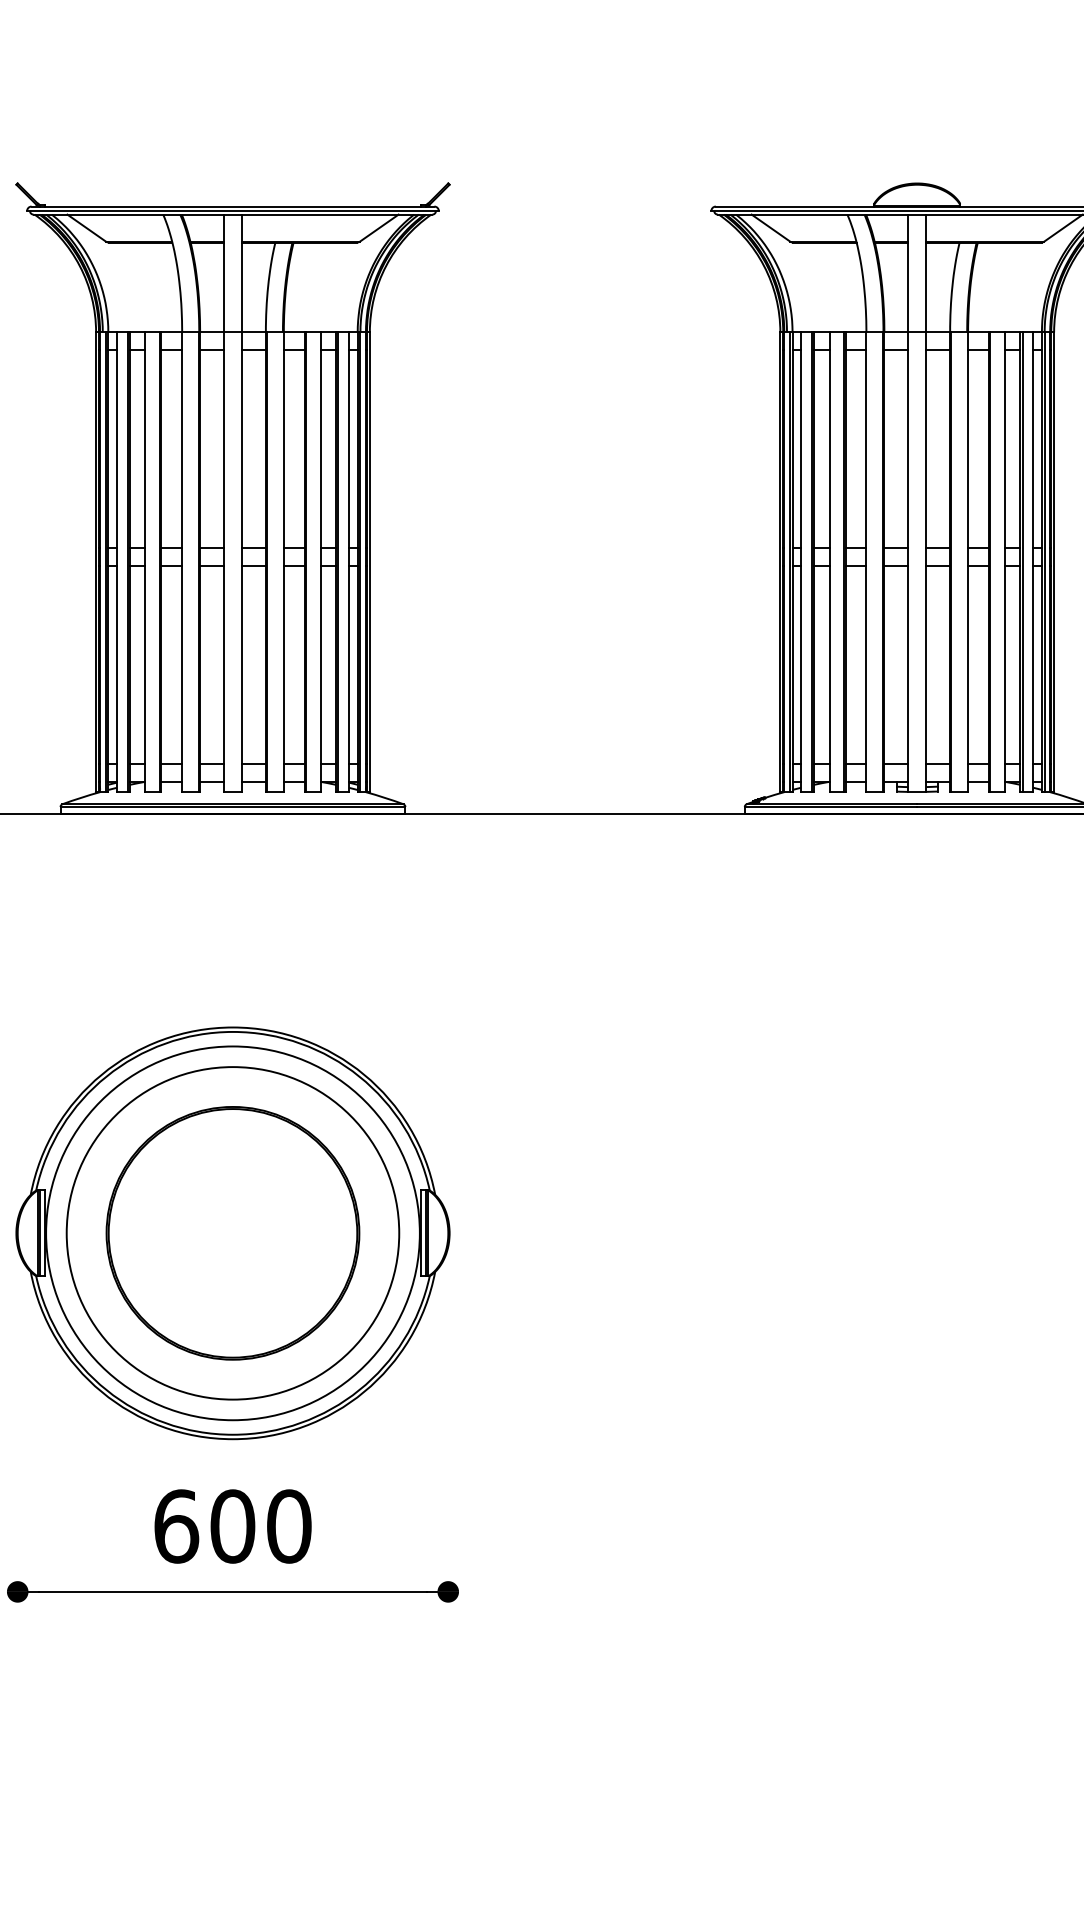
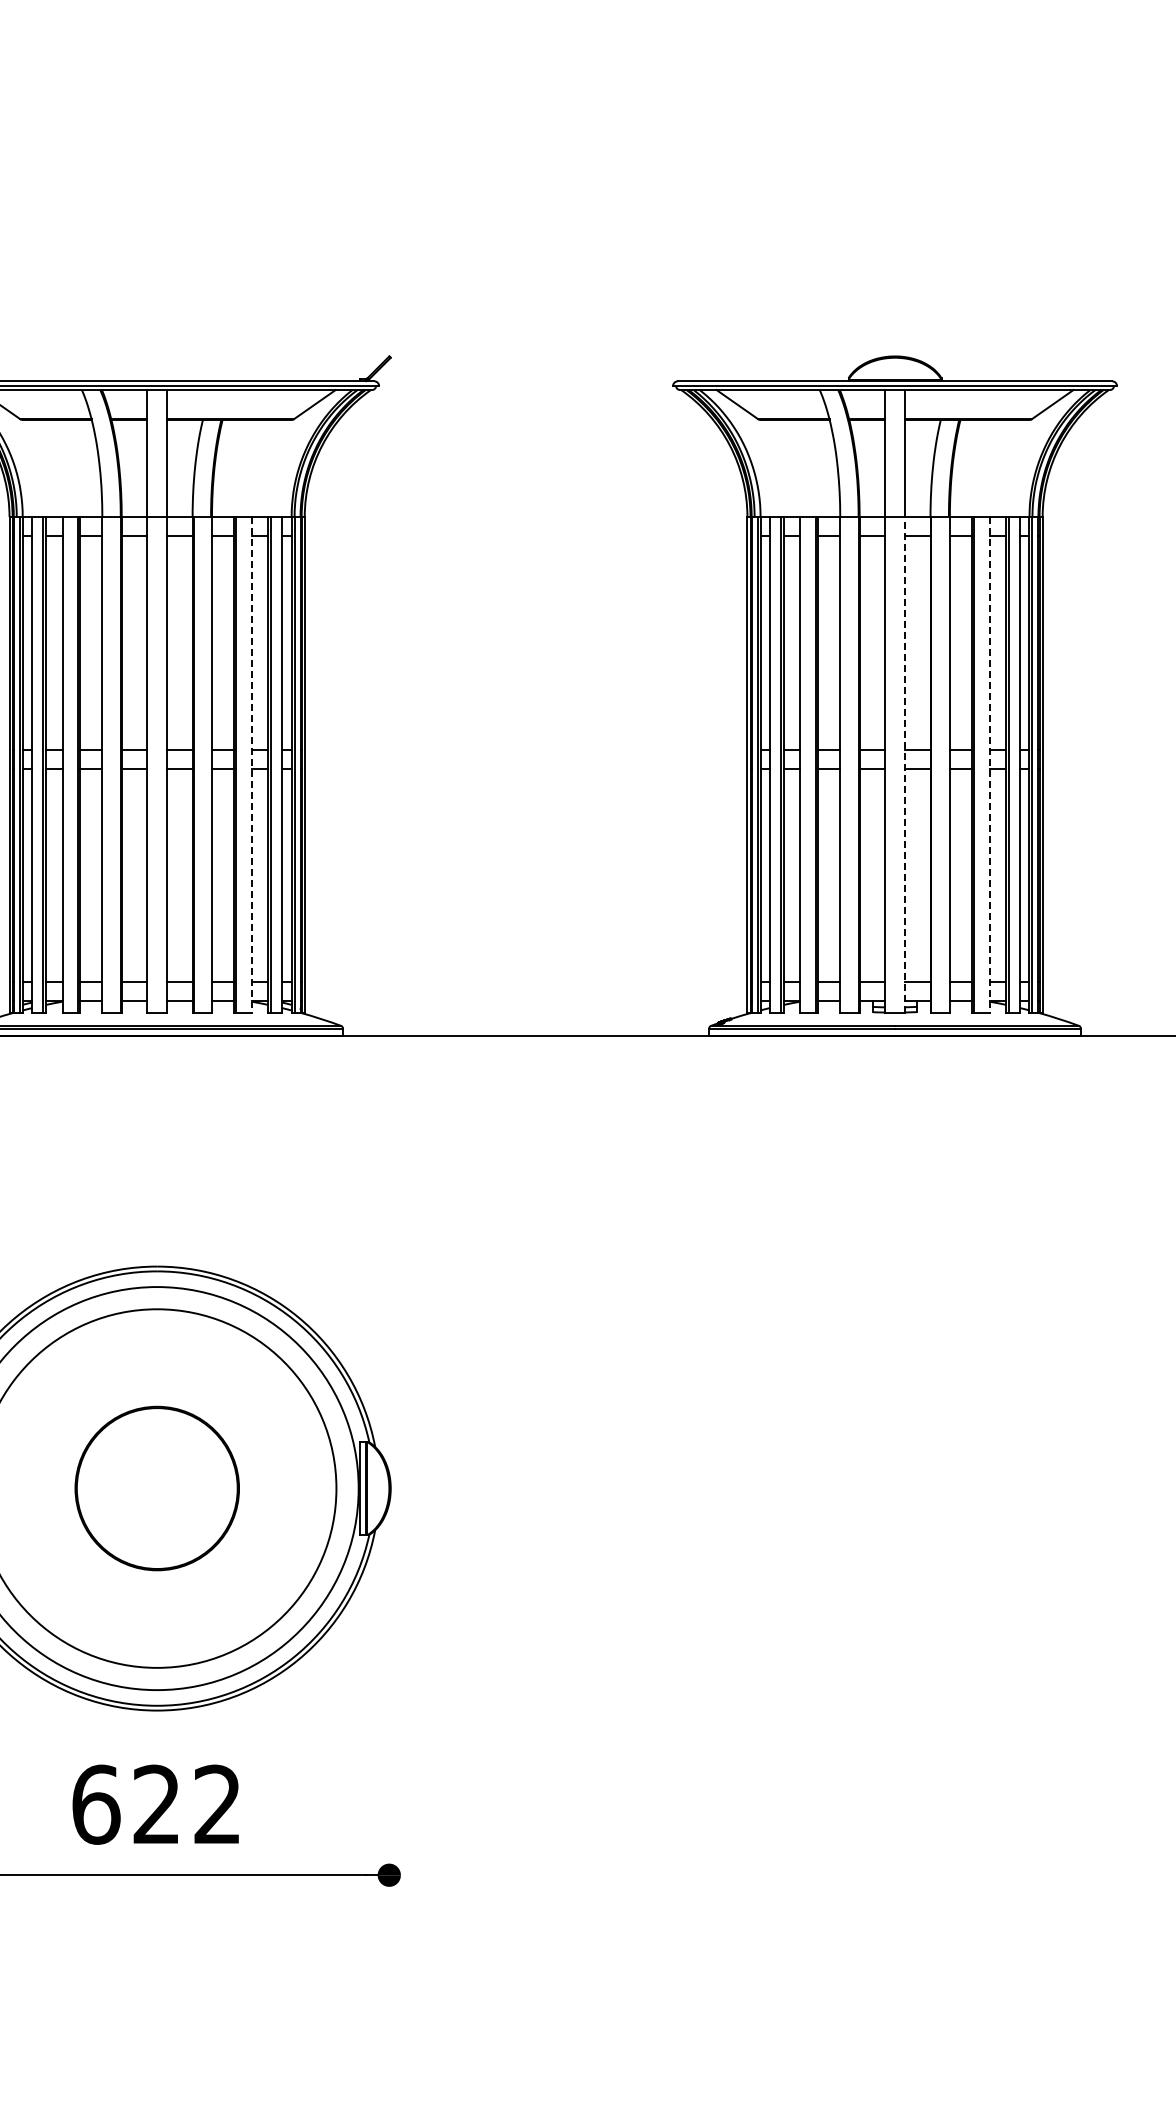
line: (320, 562) -> (251, 765), solid -> dashed
line: (926, 562) -> (904, 765), solid -> dashed
line: (1004, 562) -> (989, 765), solid -> dashed
part: (233, 1233) -> (157, 1488), size x0.6
text: (261, 1526) -> (187, 1804), 600 -> 622

